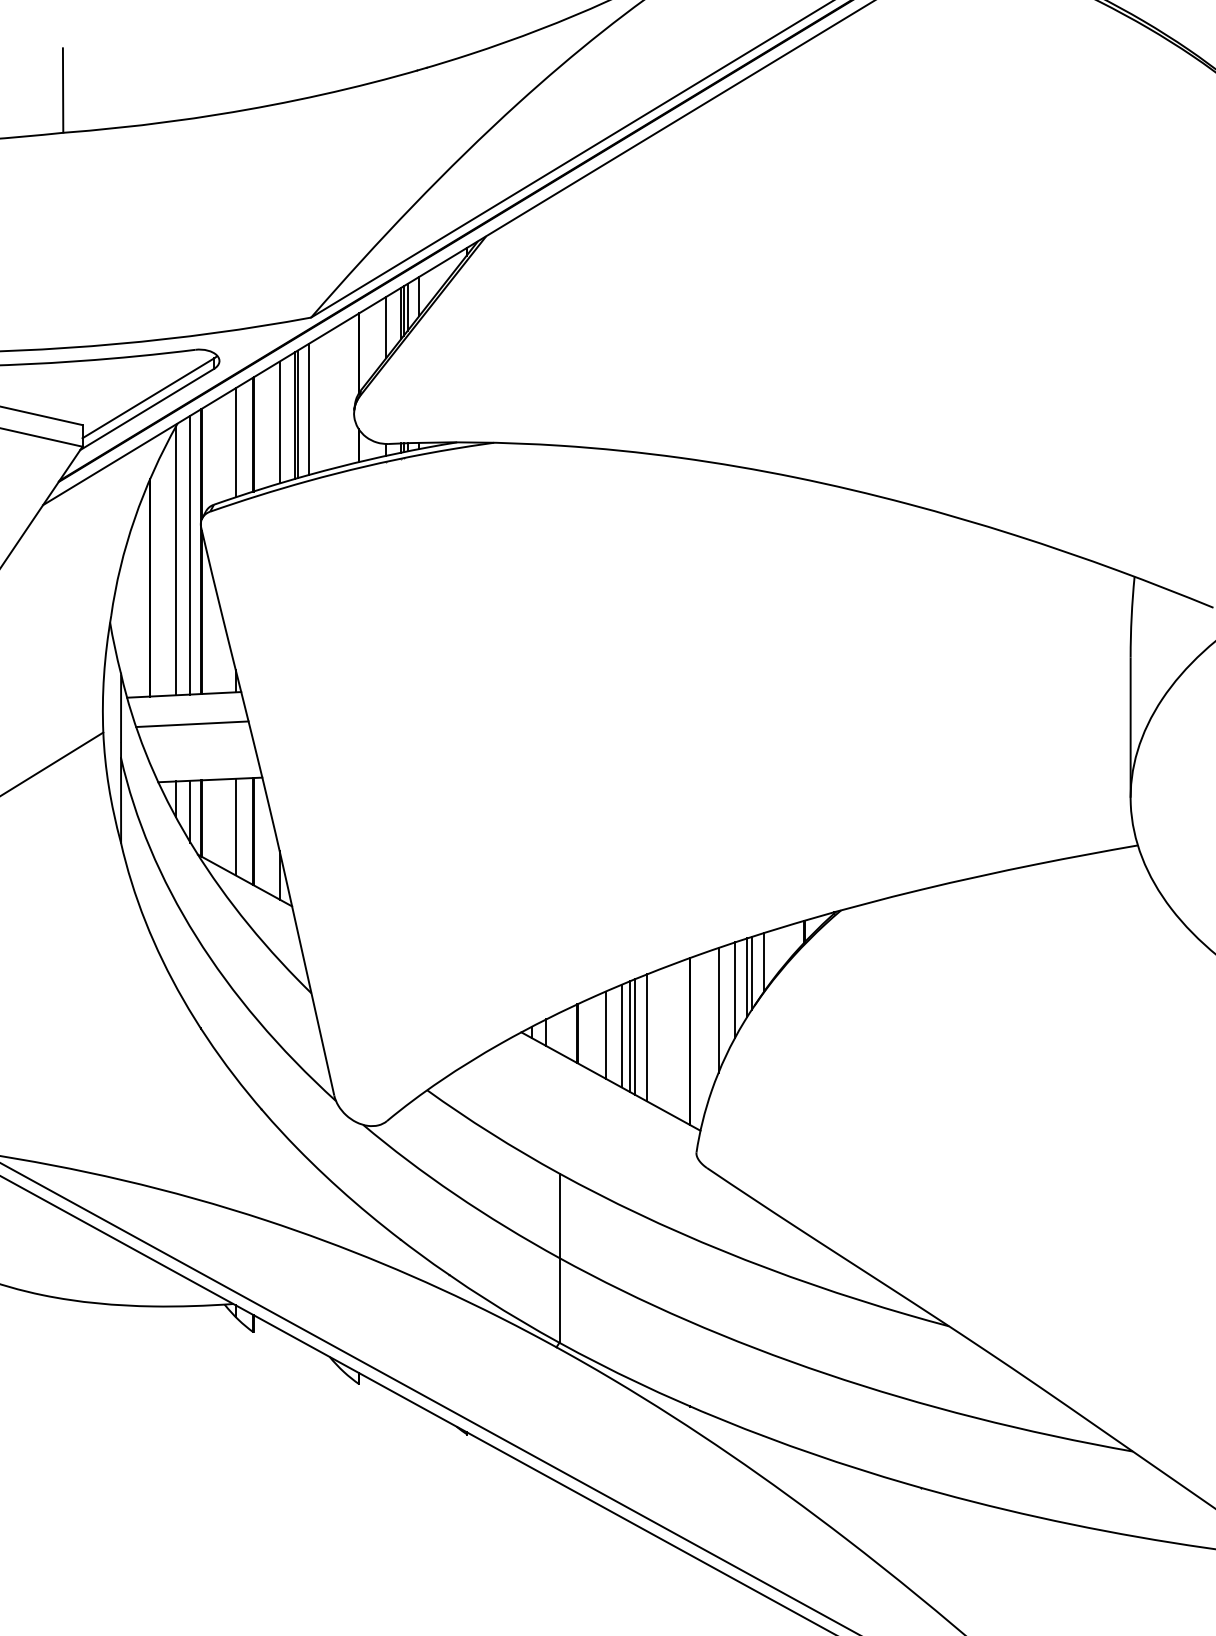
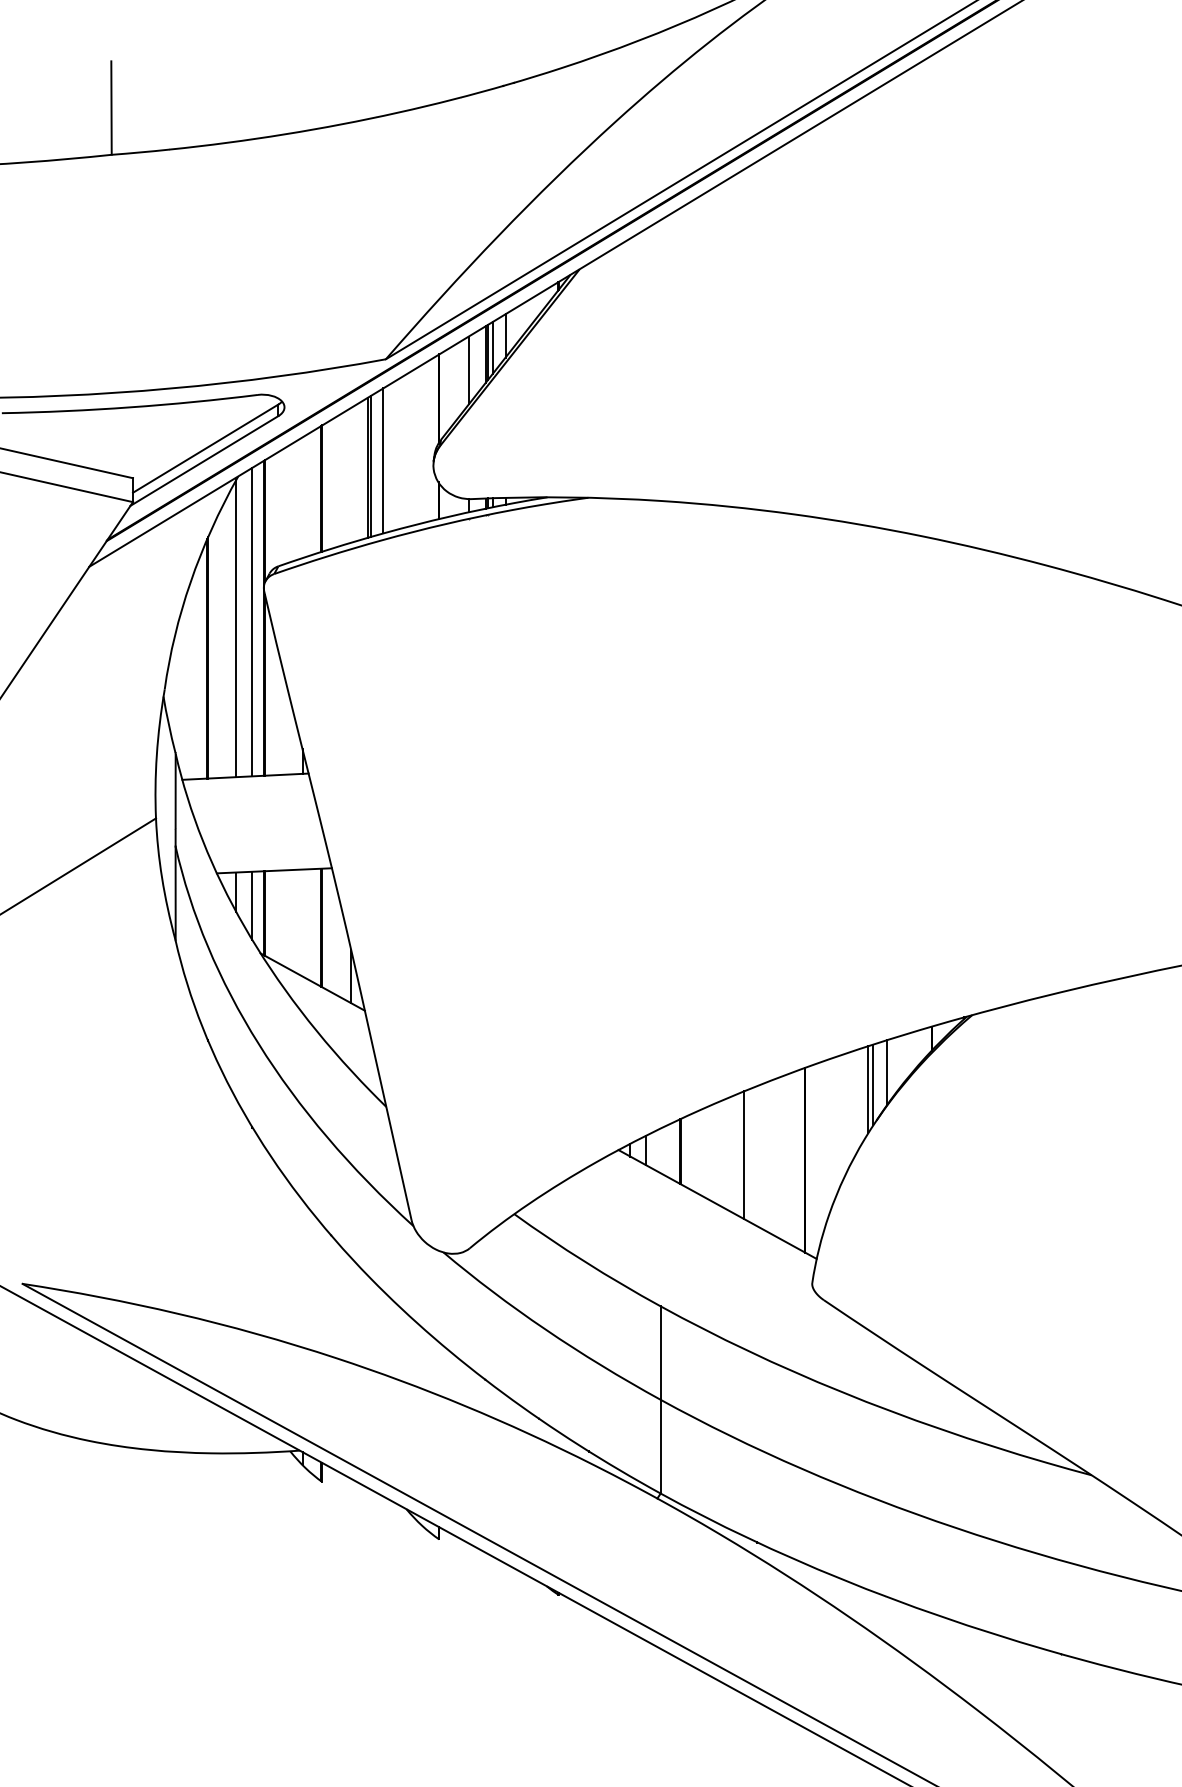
line: (279, 422) -> (350, 475), removed
line: (235, 442) -> (302, 497), removed
line: (192, 724) -> (254, 809), removed
line: (235, 826) -> (302, 922), removed
line: (734, 990) -> (854, 1103), removed
line: (718, 1009) -> (836, 1124), removed
line: (605, 1034) -> (711, 1152), removed
line: (621, 1035) -> (729, 1153), removed
line: (630, 1036) -> (739, 1154), removed
line: (646, 1037) -> (756, 1155), removed

